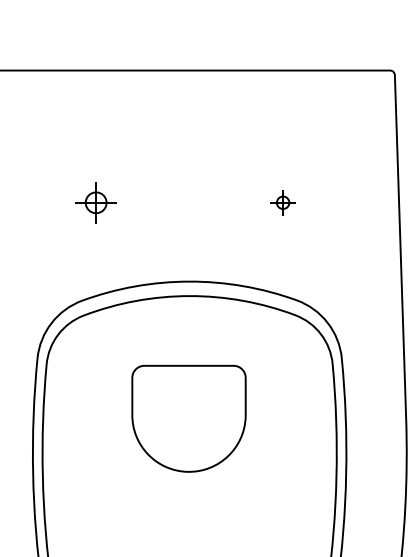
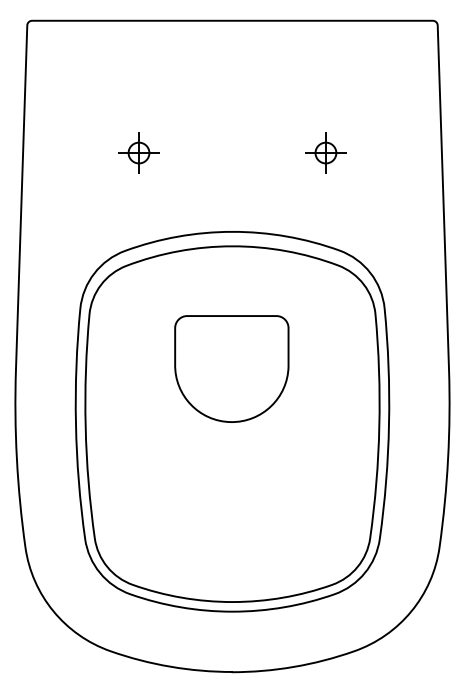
part: (282, 202) -> (325, 152), size x1.67

